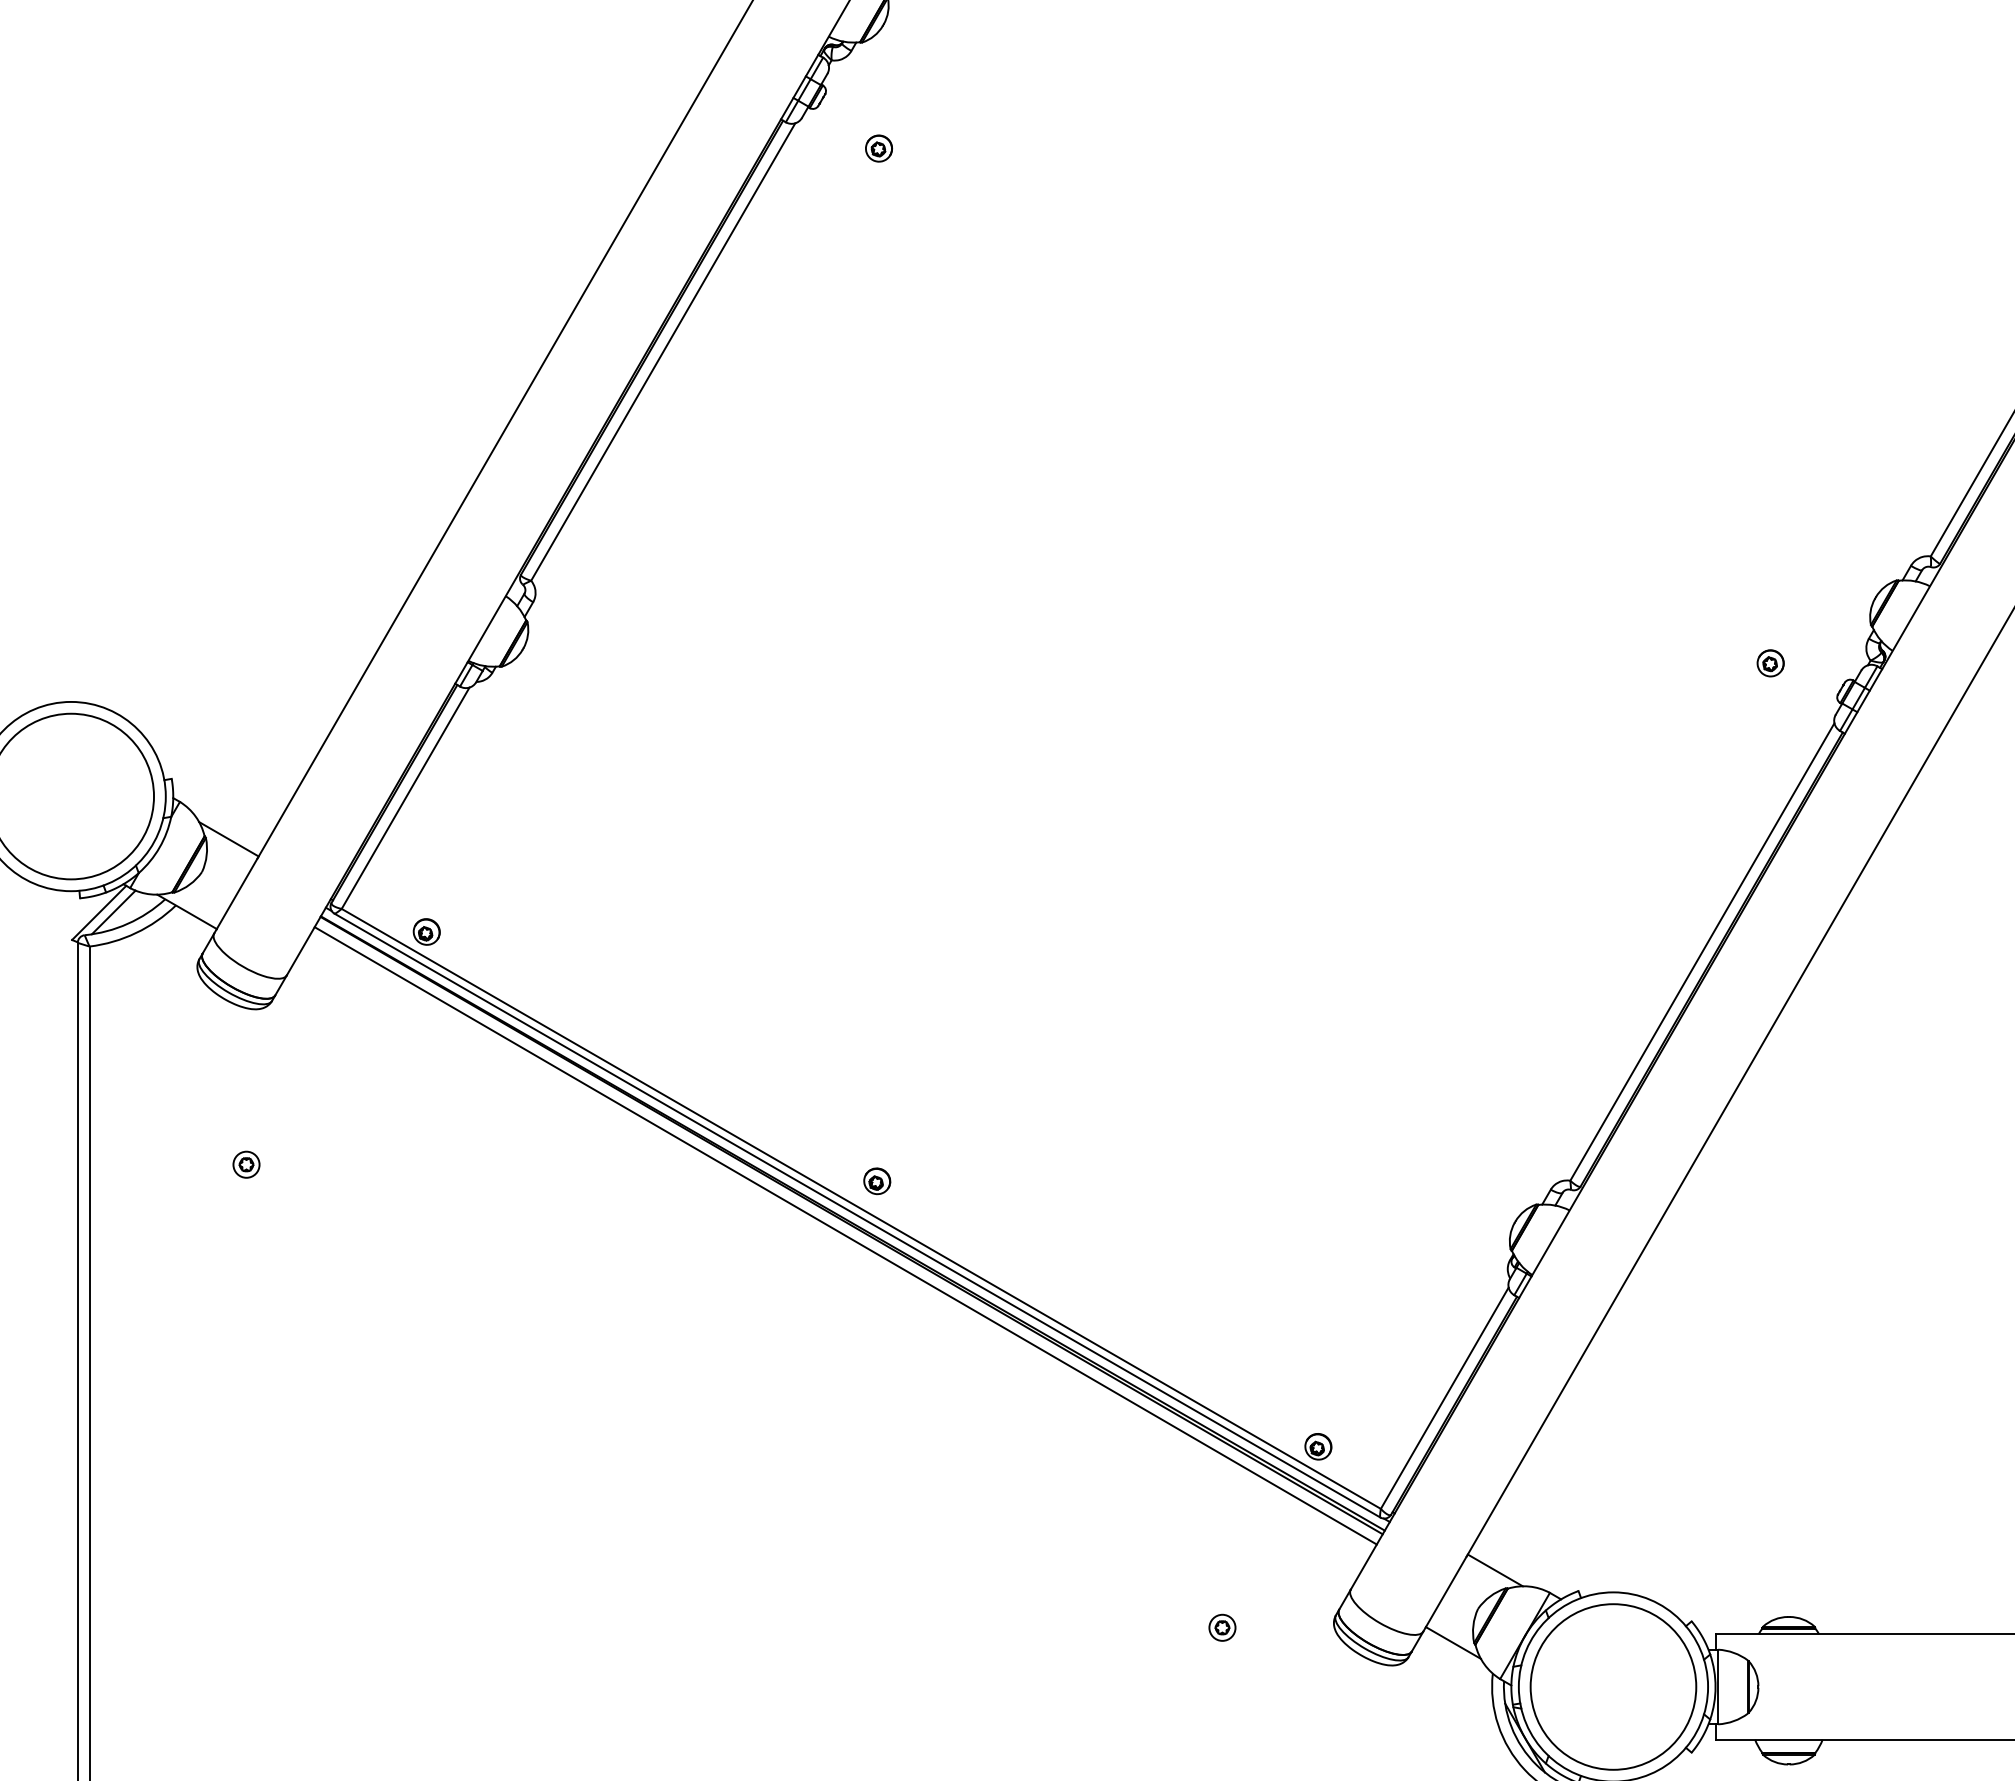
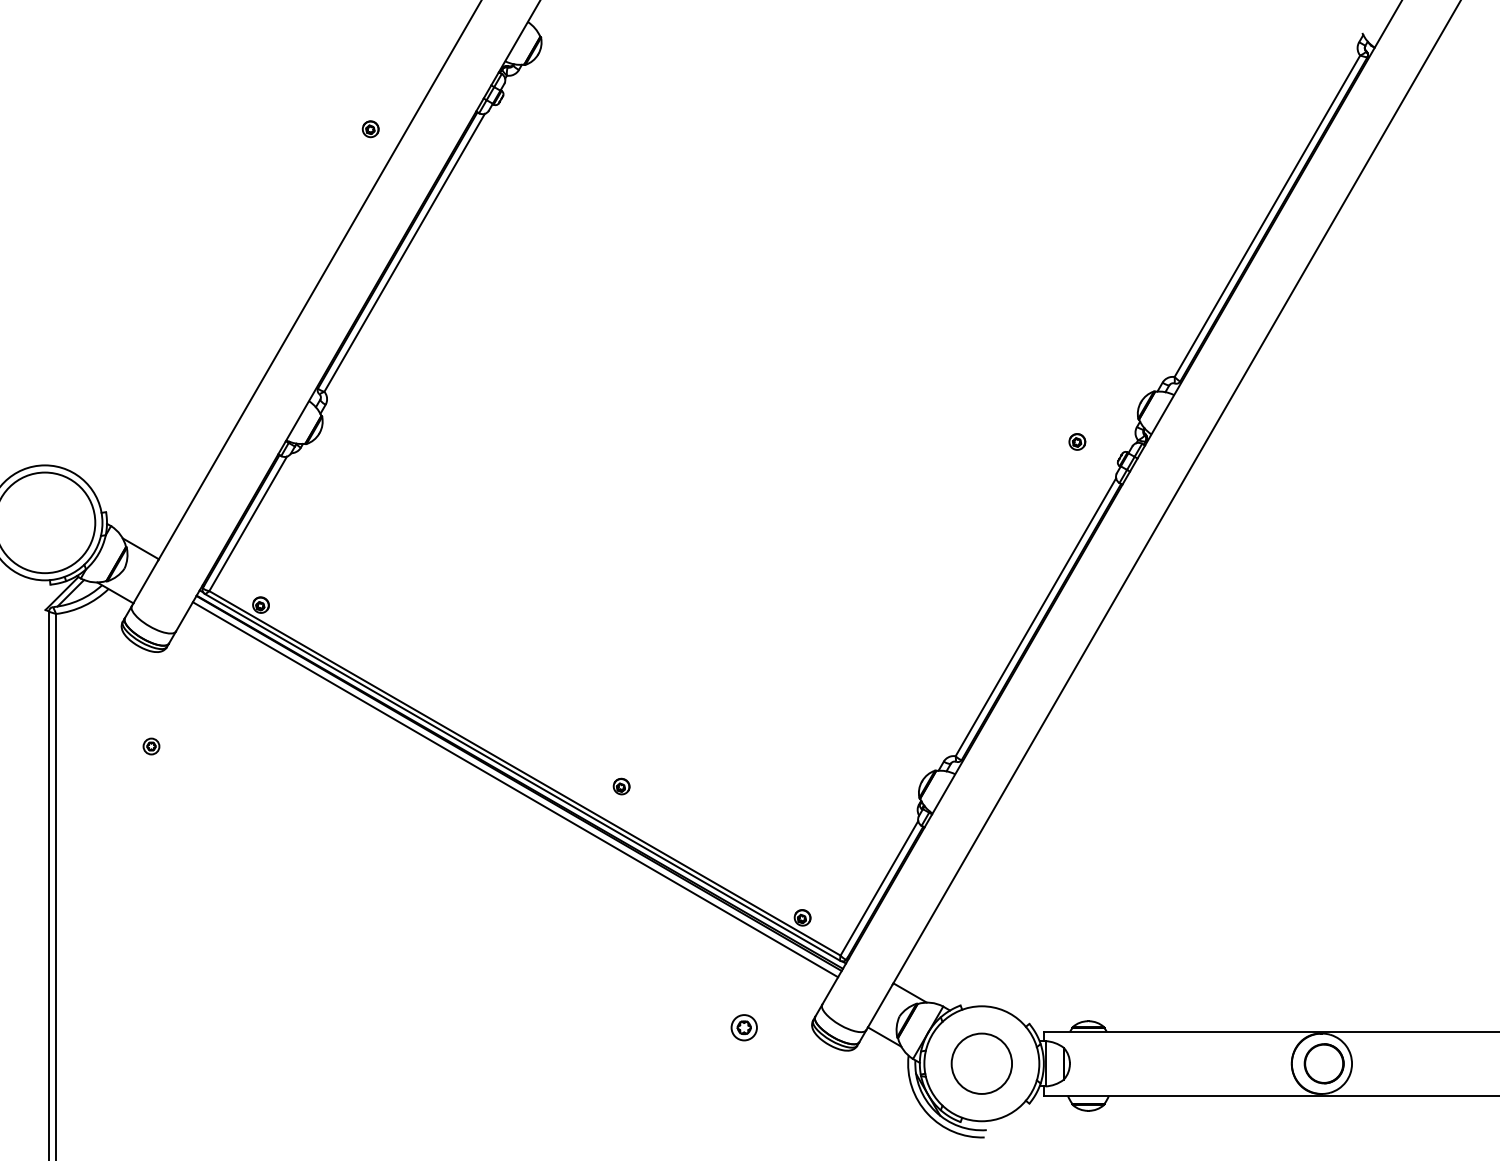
part: (878, 148) -> (370, 129), moved
part: (877, 1181) -> (621, 786), moved
part: (1222, 1627) -> (744, 1027), size x1.6
circle: (1612, 1686) -> (981, 1063), size x0.6

